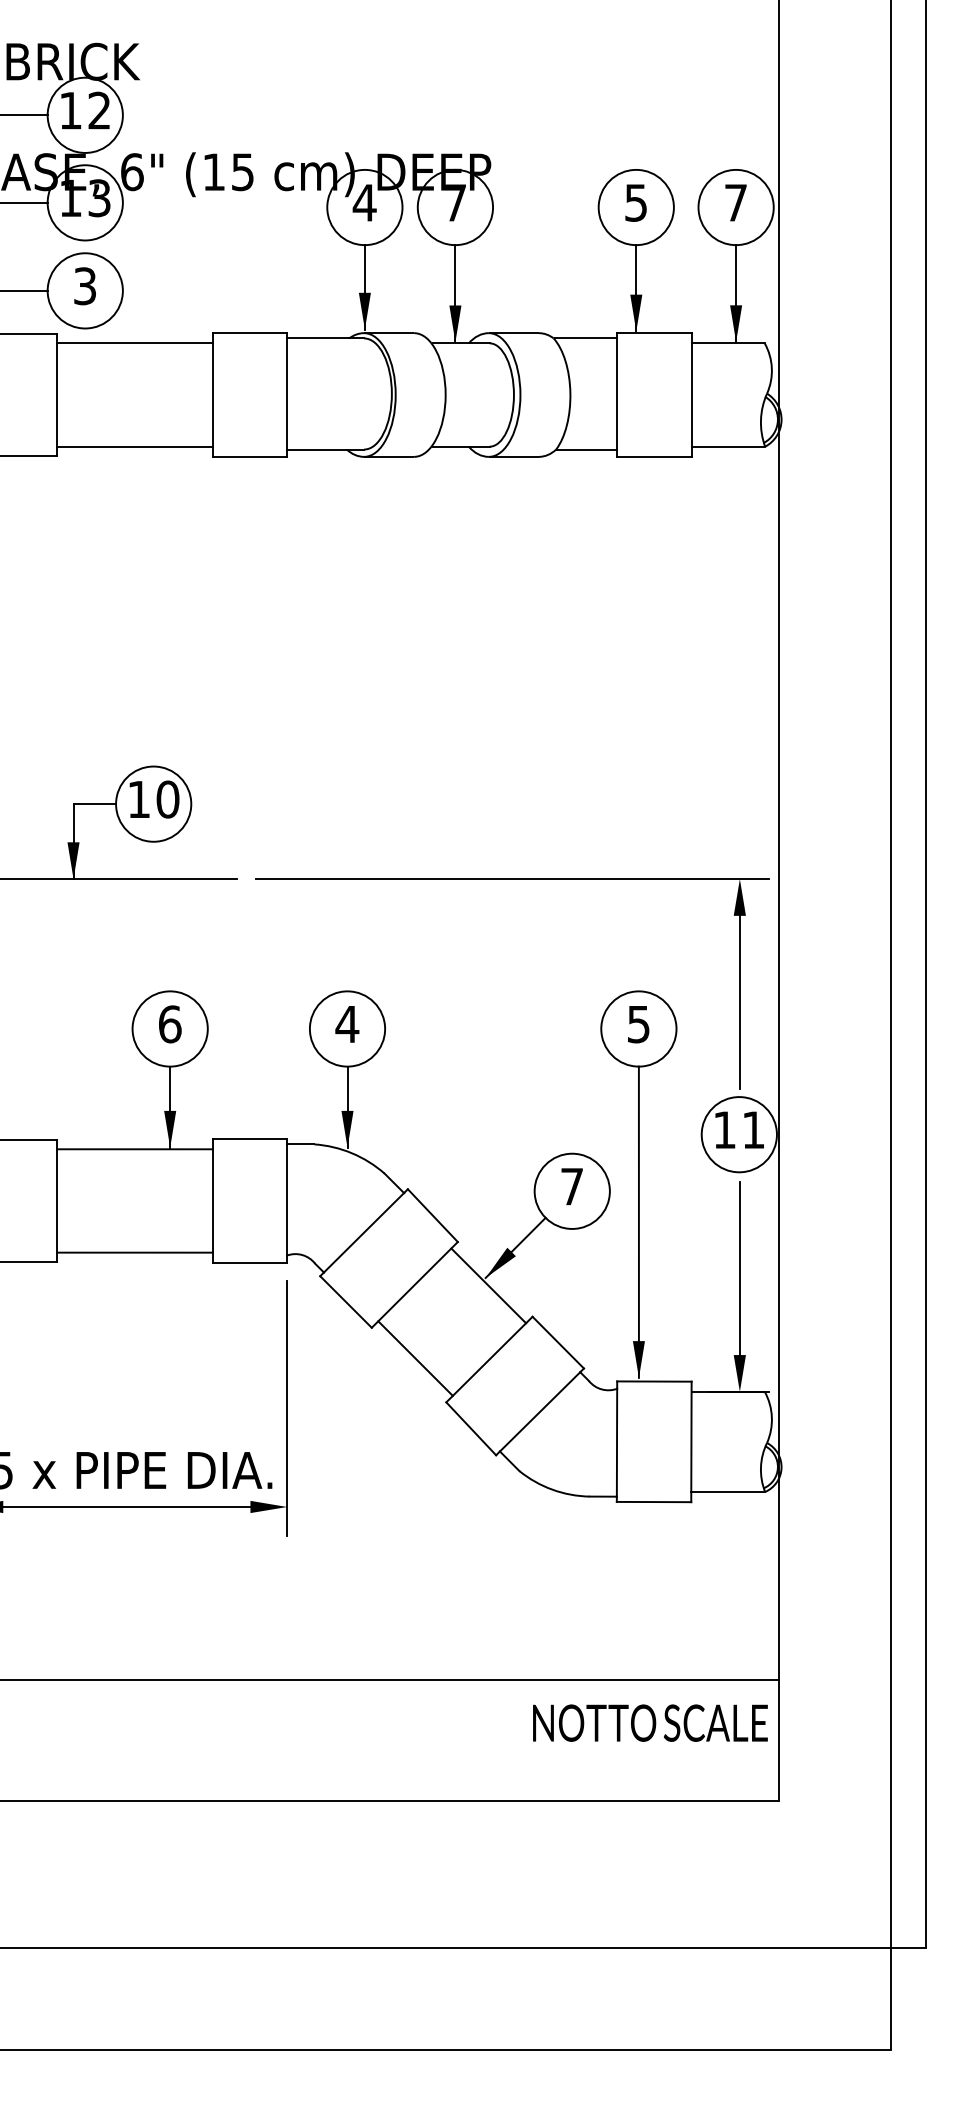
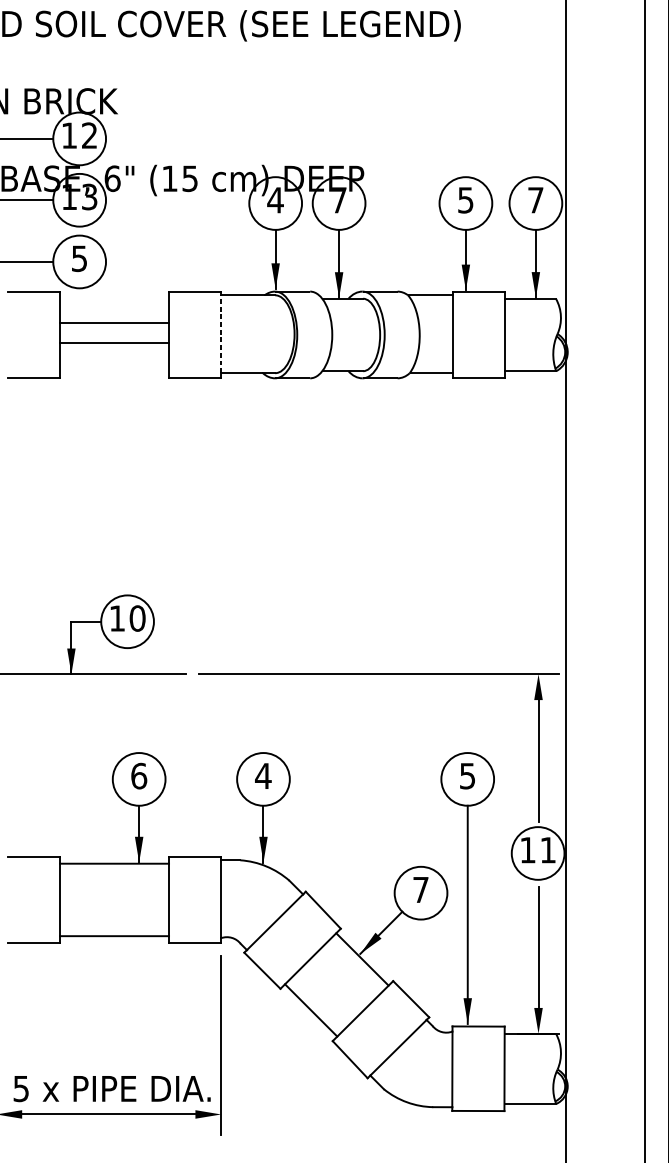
text: (84, 285) -> (79, 258), 3 -> 5
line: (134, 343) -> (114, 322), moved
line: (287, 394) -> (221, 334), solid -> dashed
line: (134, 446) -> (114, 343), moved

